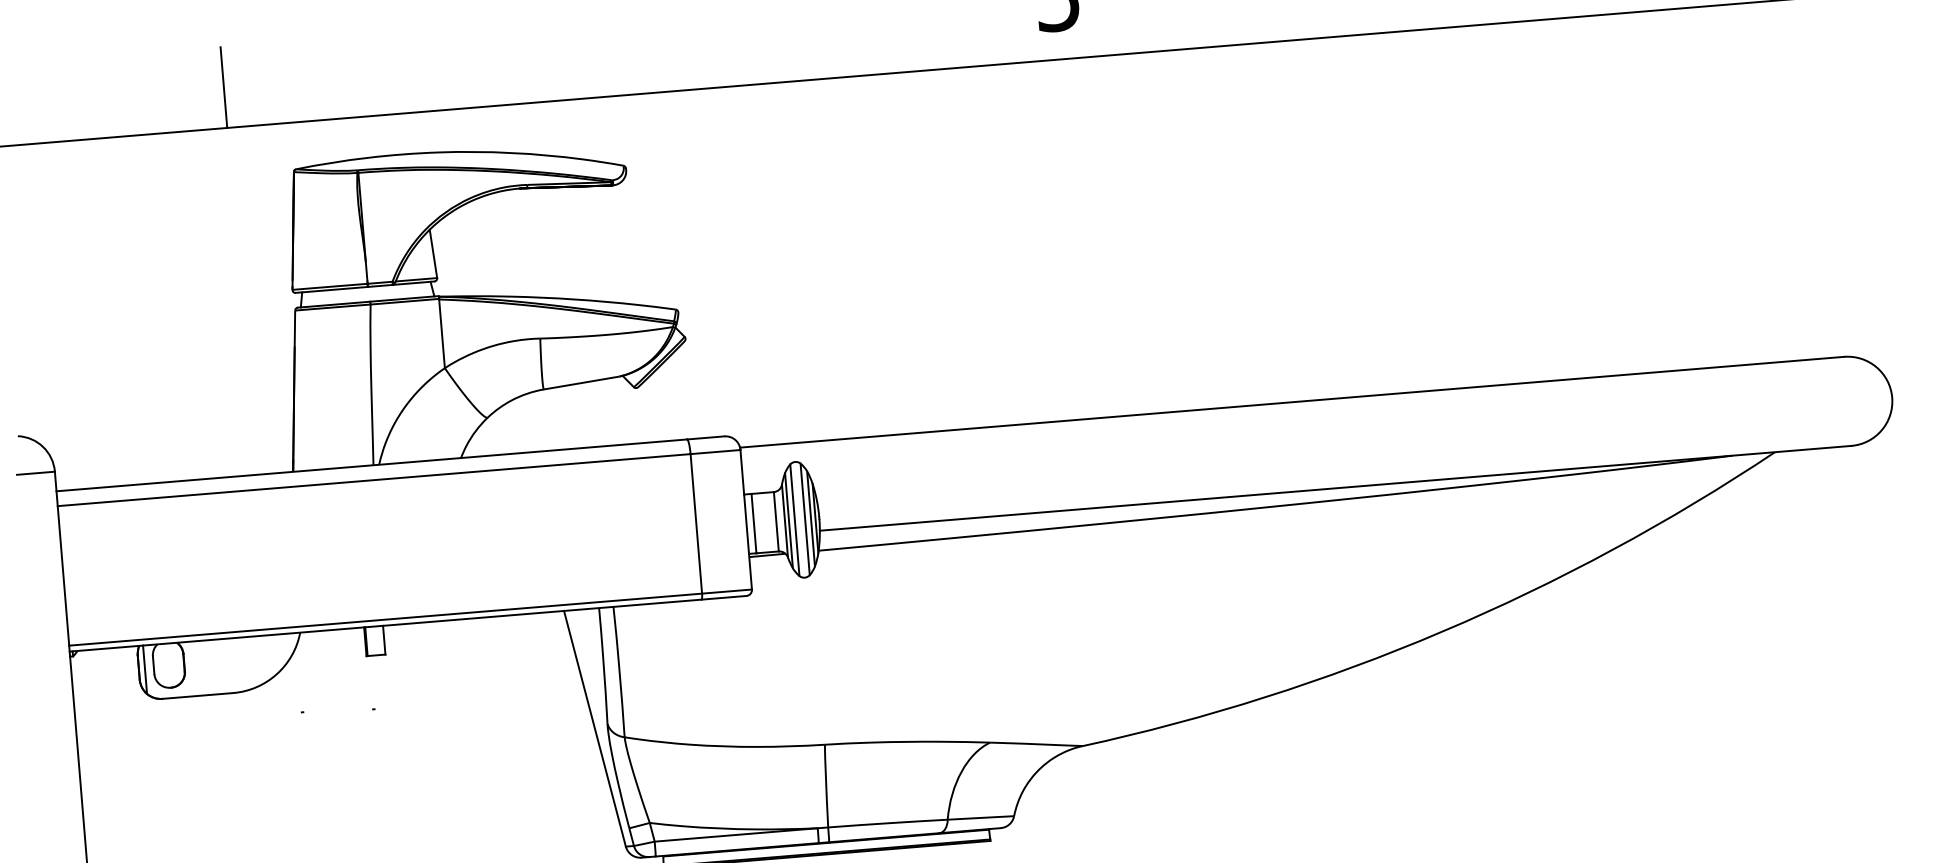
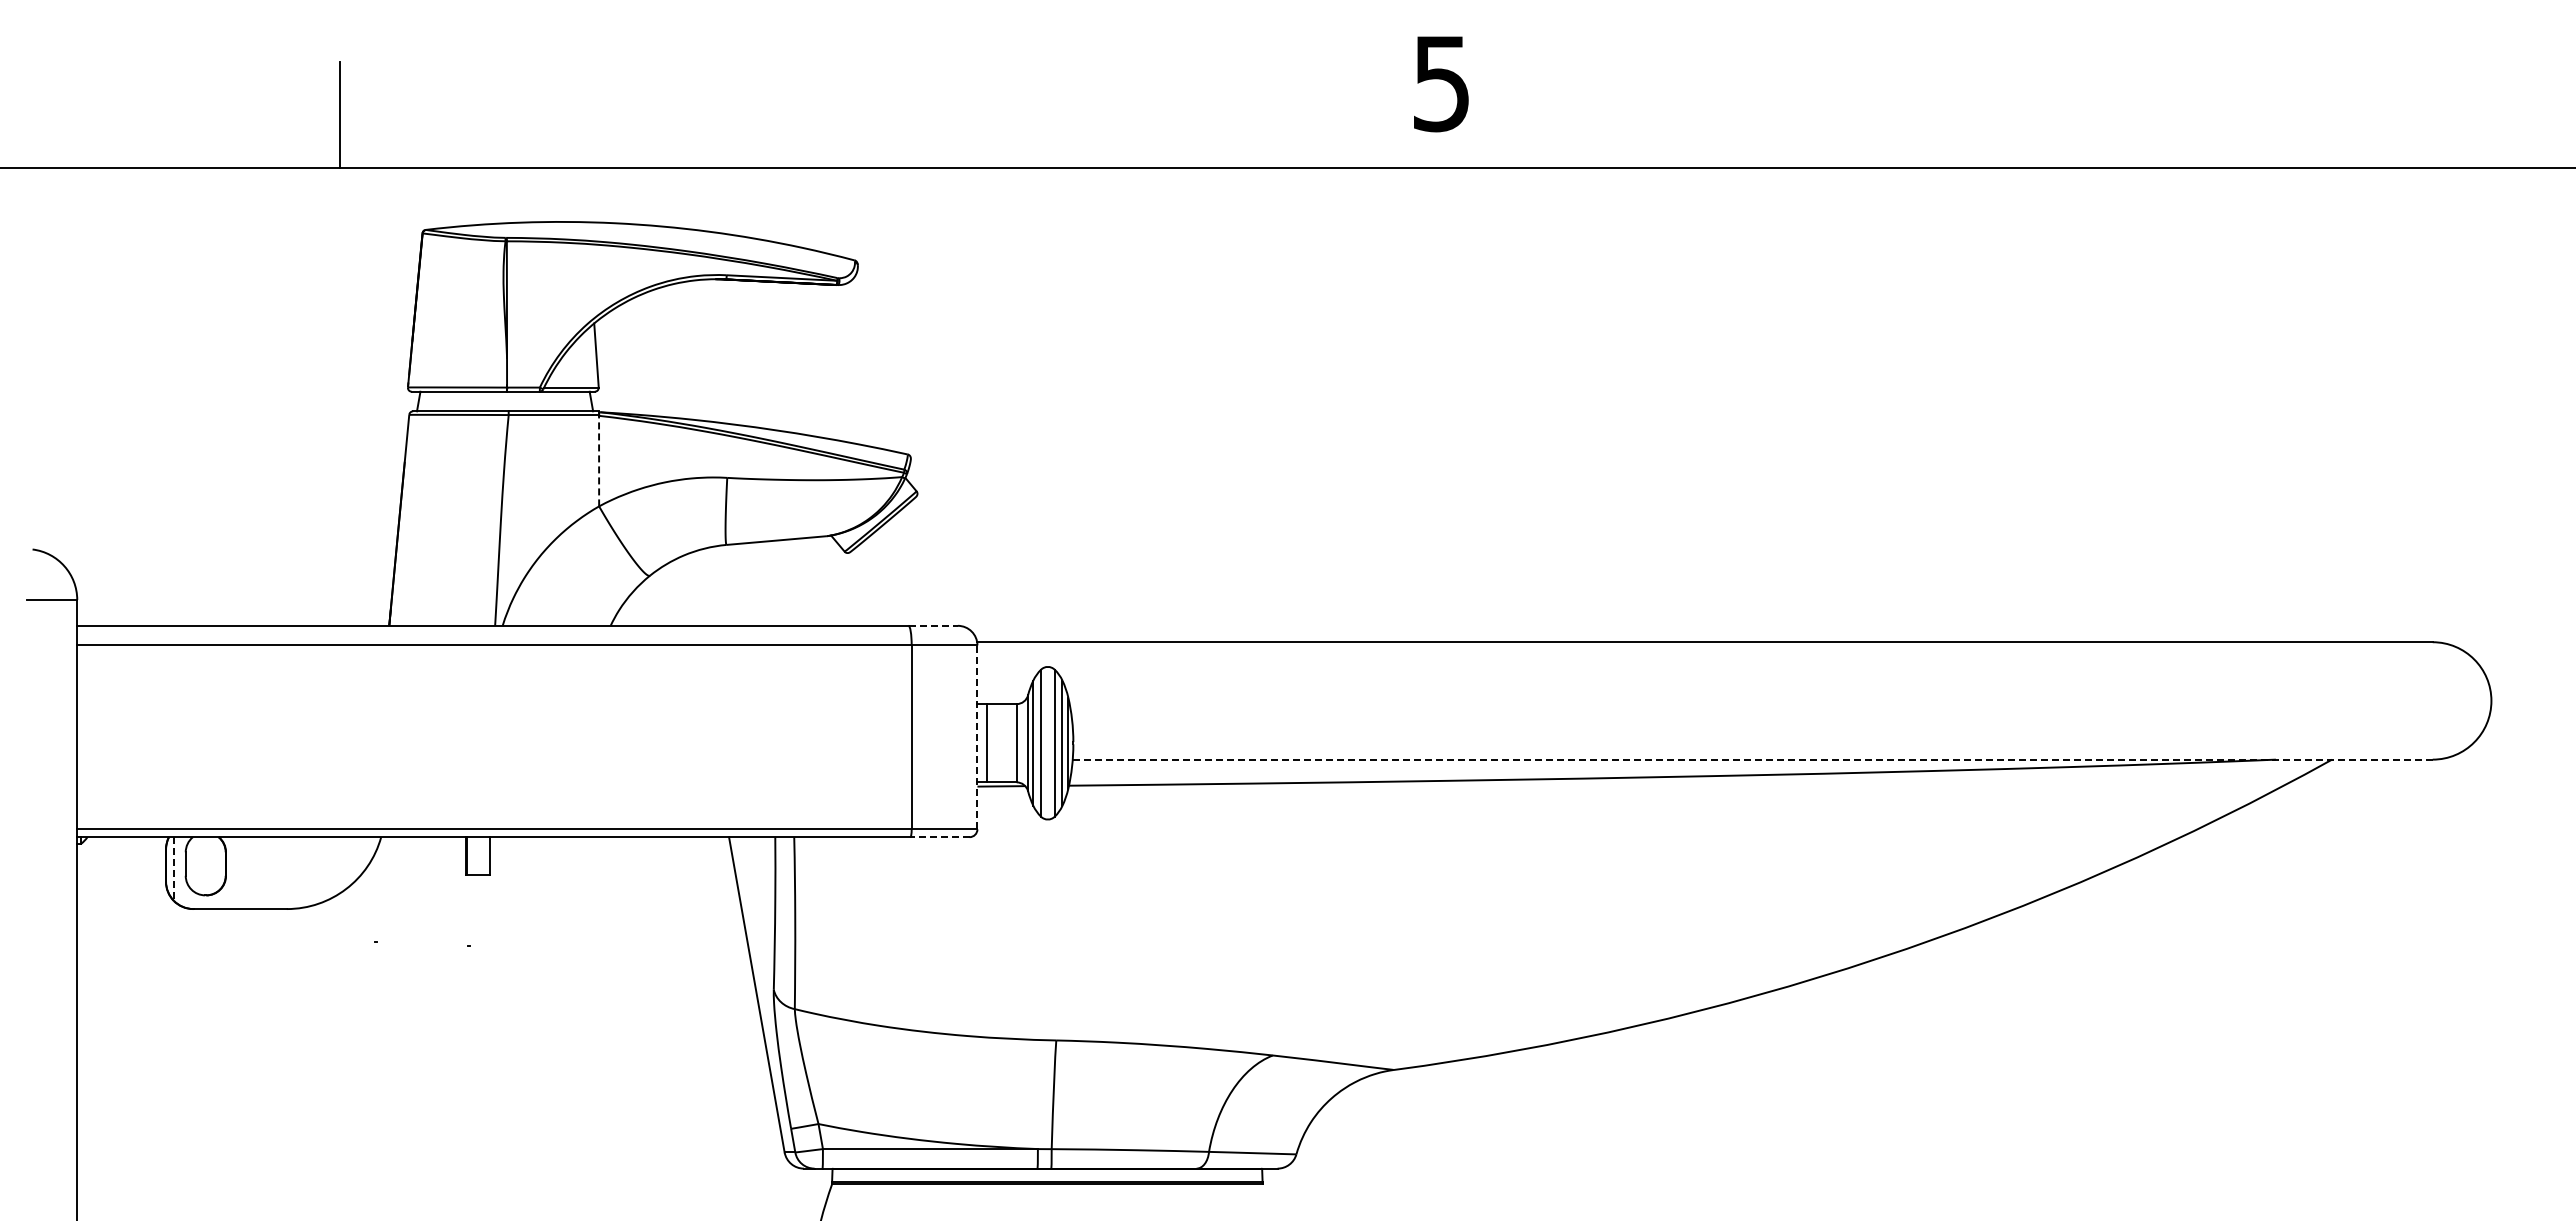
line: (442, 333) -> (599, 460), solid -> dashed
line: (705, 437) -> (933, 625), solid -> dashed
line: (1335, 488) -> (1752, 759), solid -> dashed
line: (746, 519) -> (977, 737), solid -> dashed
line: (724, 598) -> (940, 837), solid -> dashed
line: (145, 670) -> (174, 869), solid -> dashed

